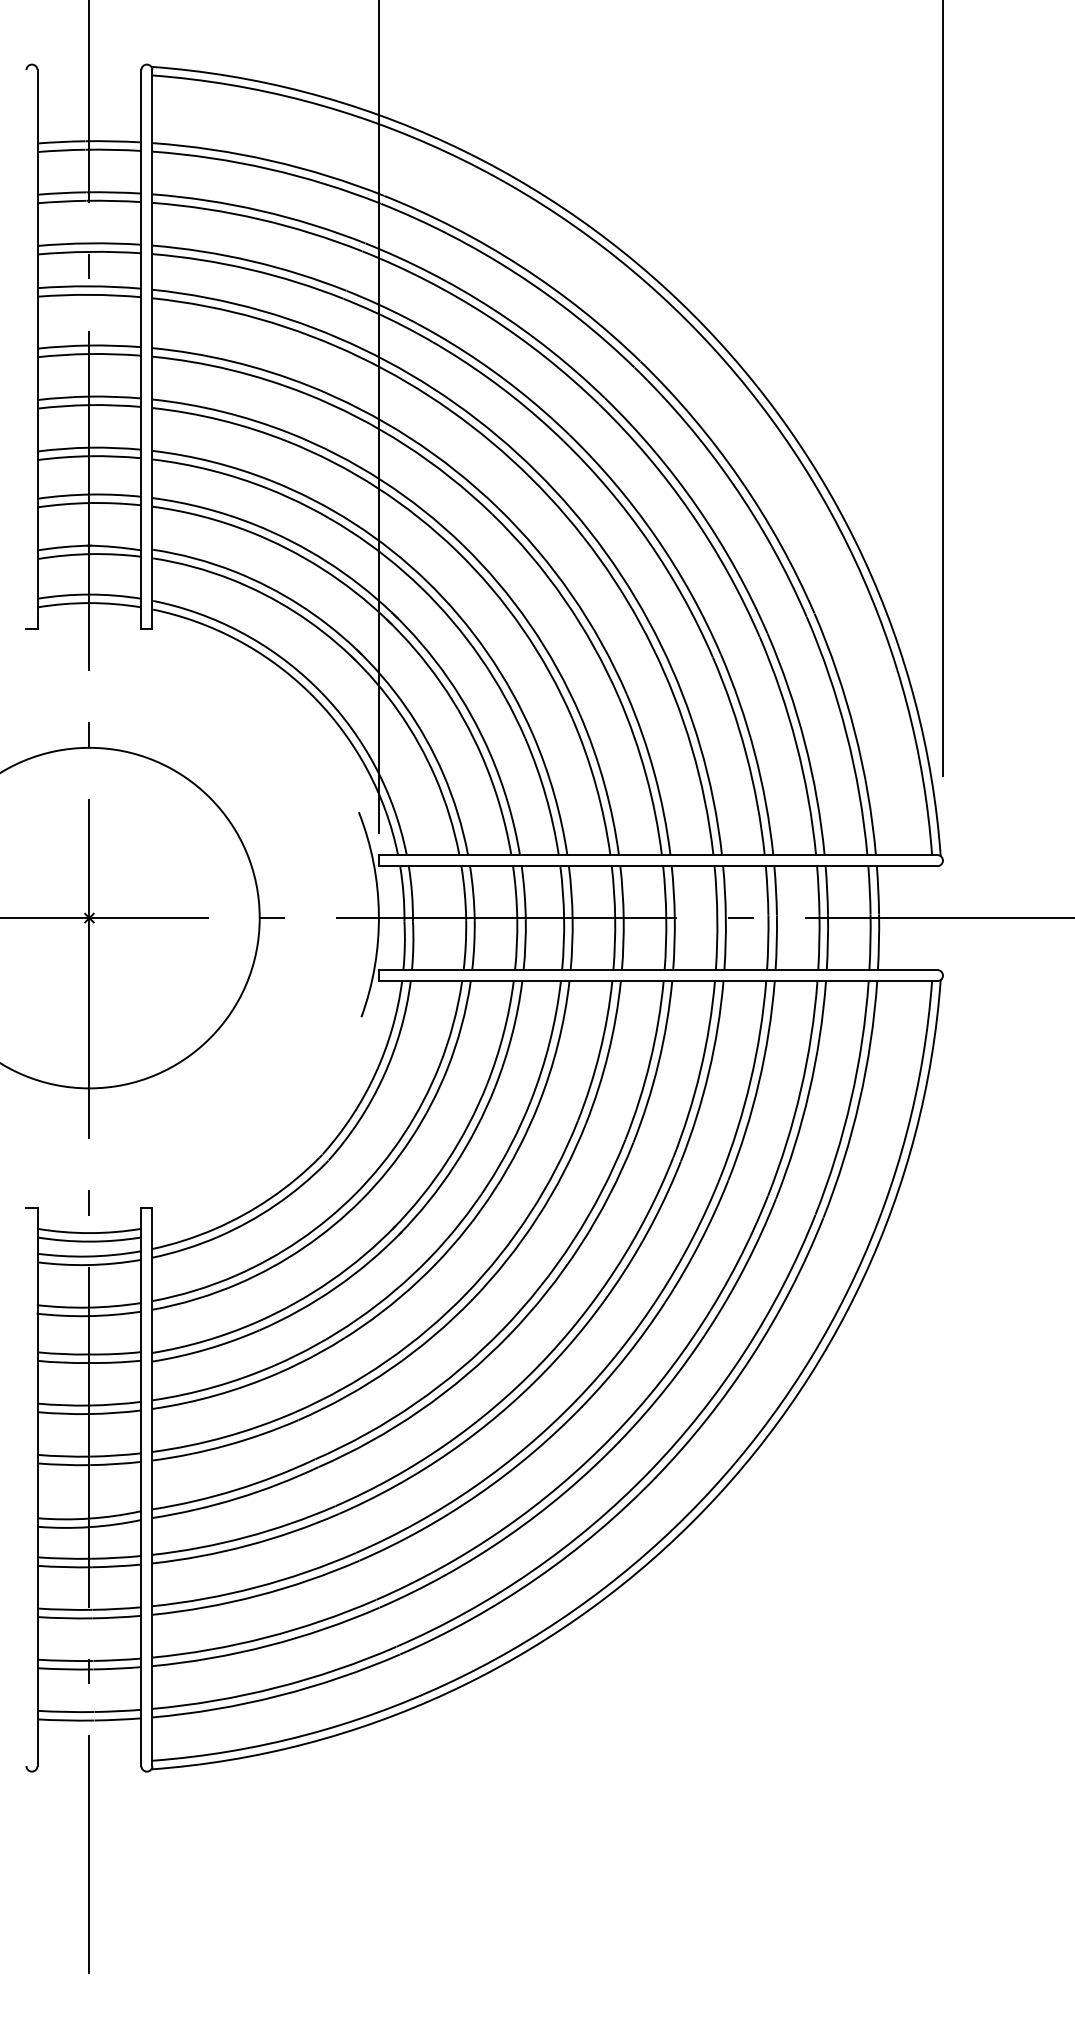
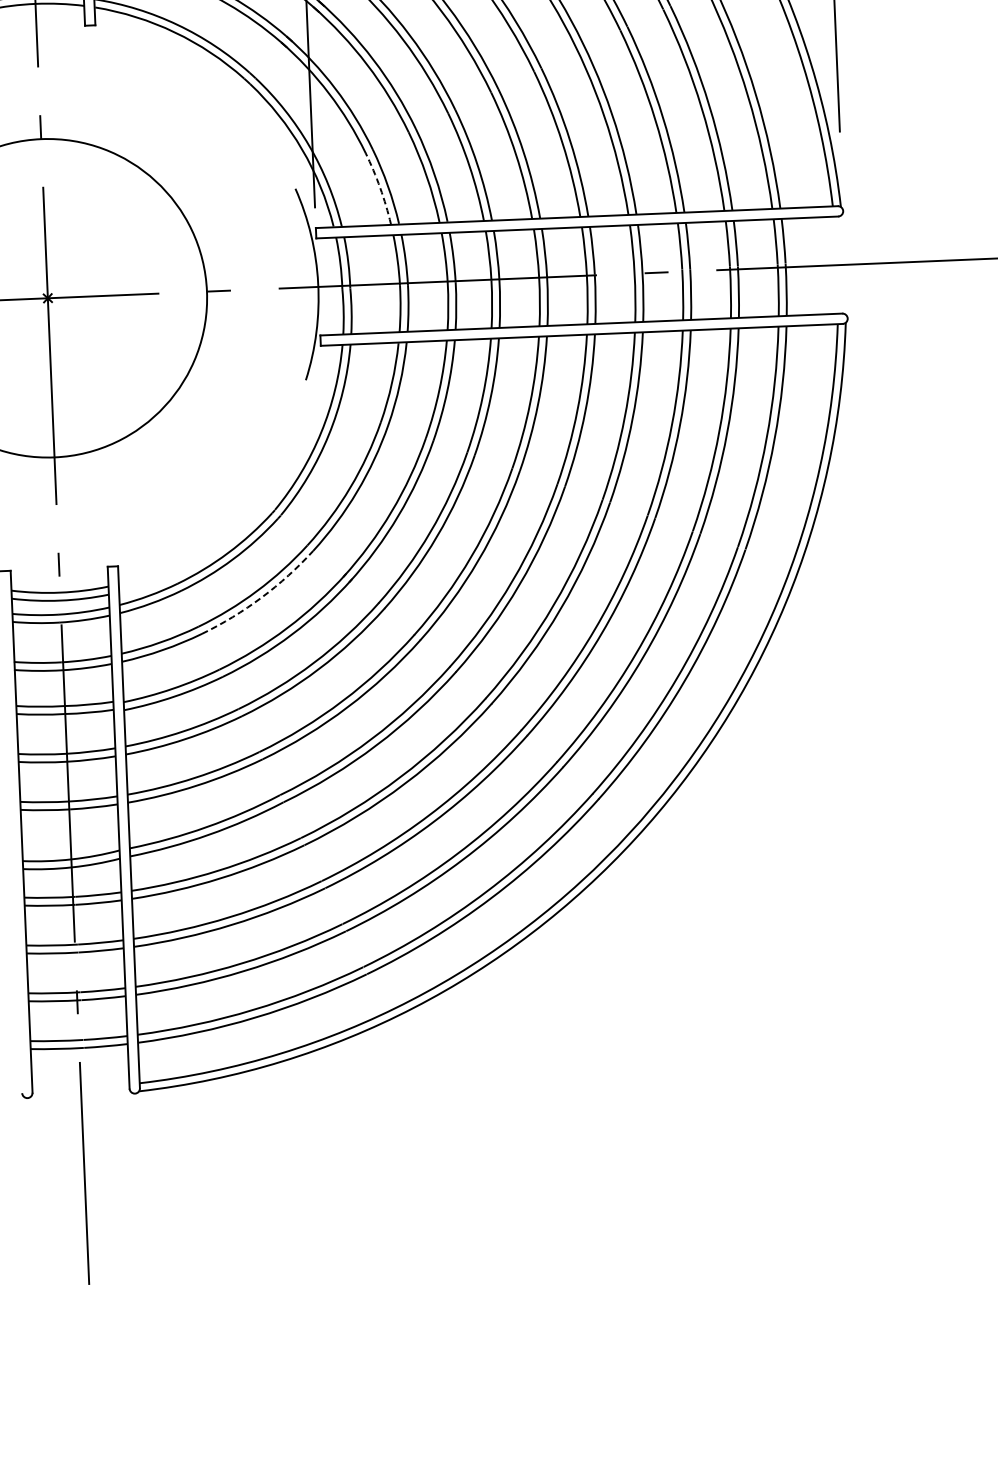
arc: (449, 815) -> (380, 188), solid -> dashed
arc: (304, 1247) -> (261, 597), solid -> dashed

